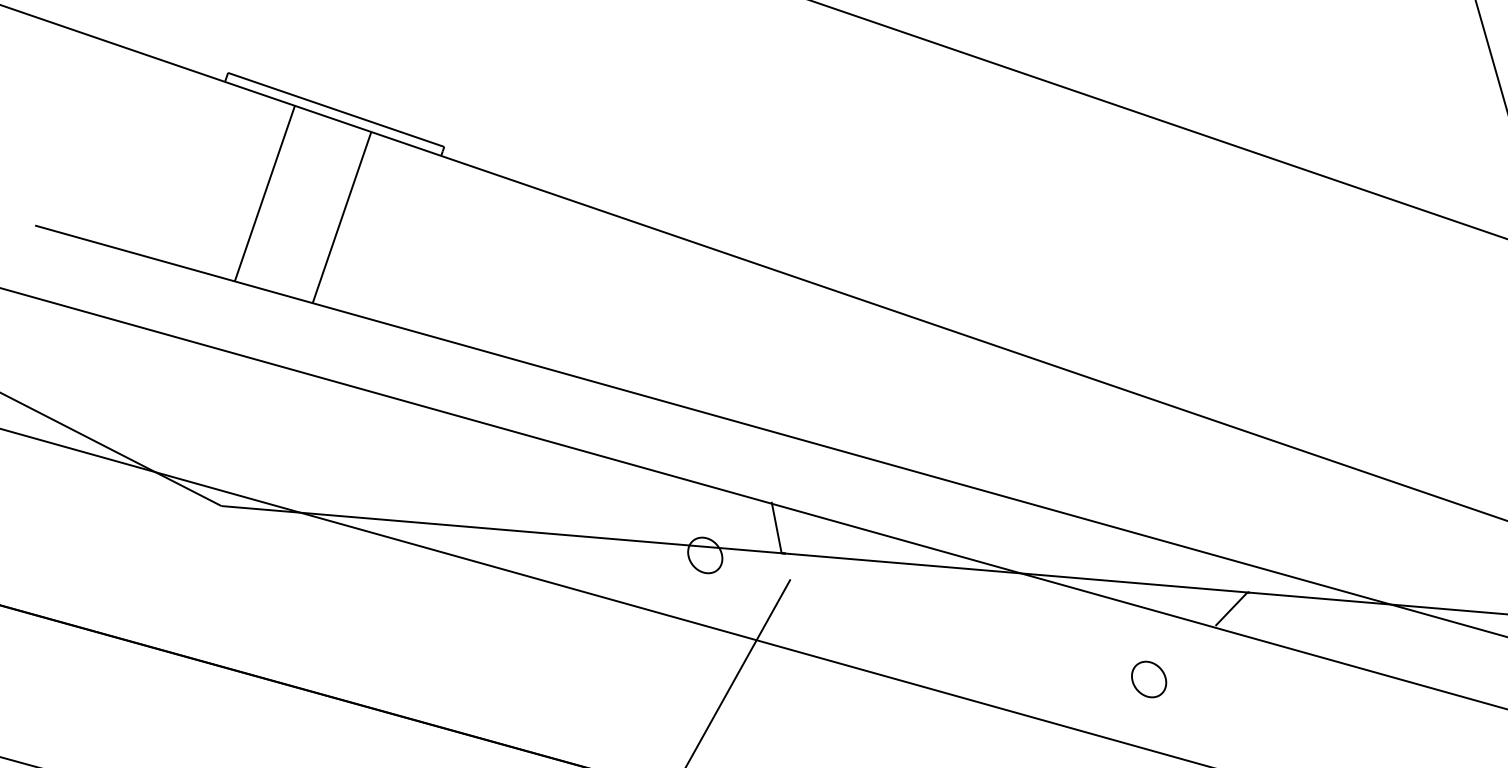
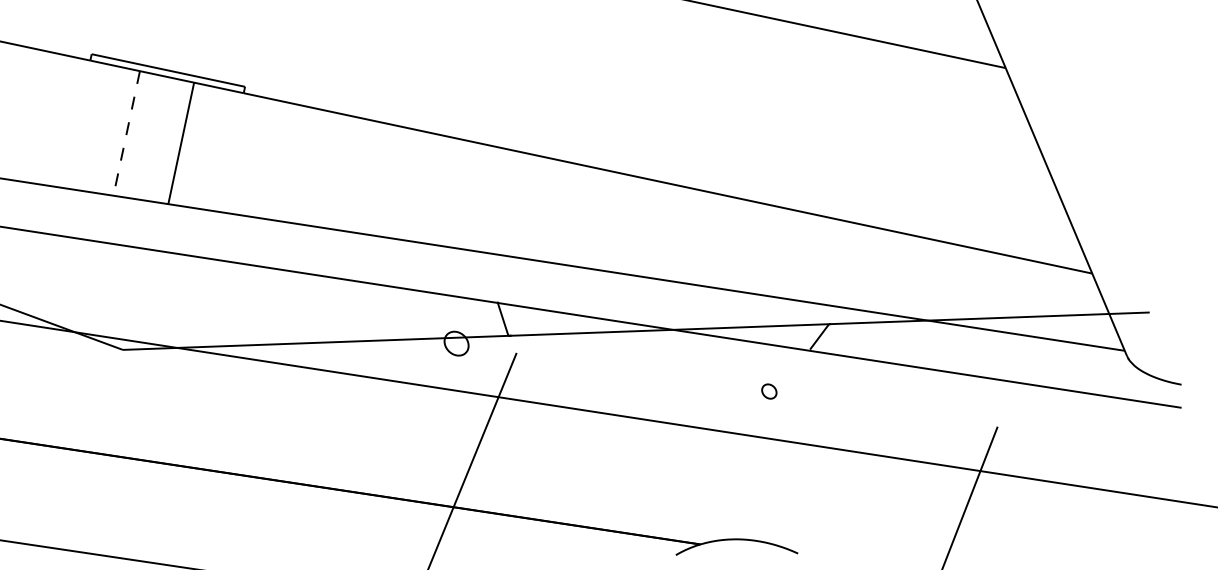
line: (264, 193) -> (126, 133), solid -> dashed
part: (1149, 679) -> (769, 391), size x0.6

